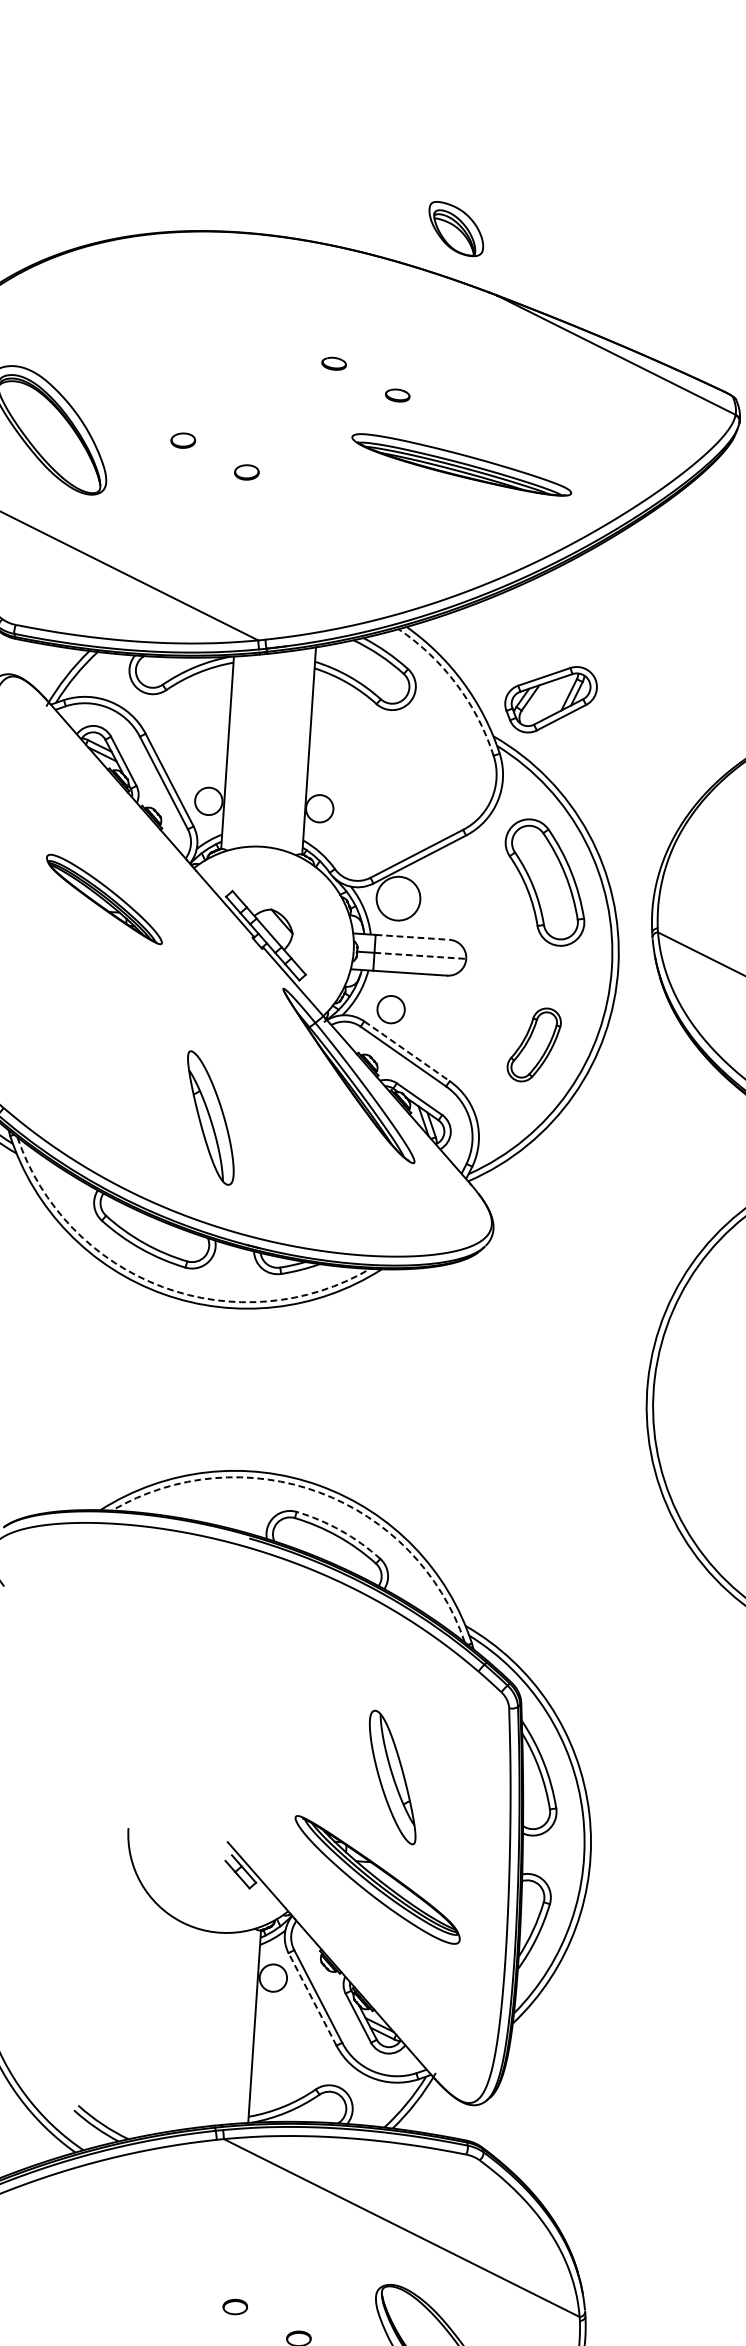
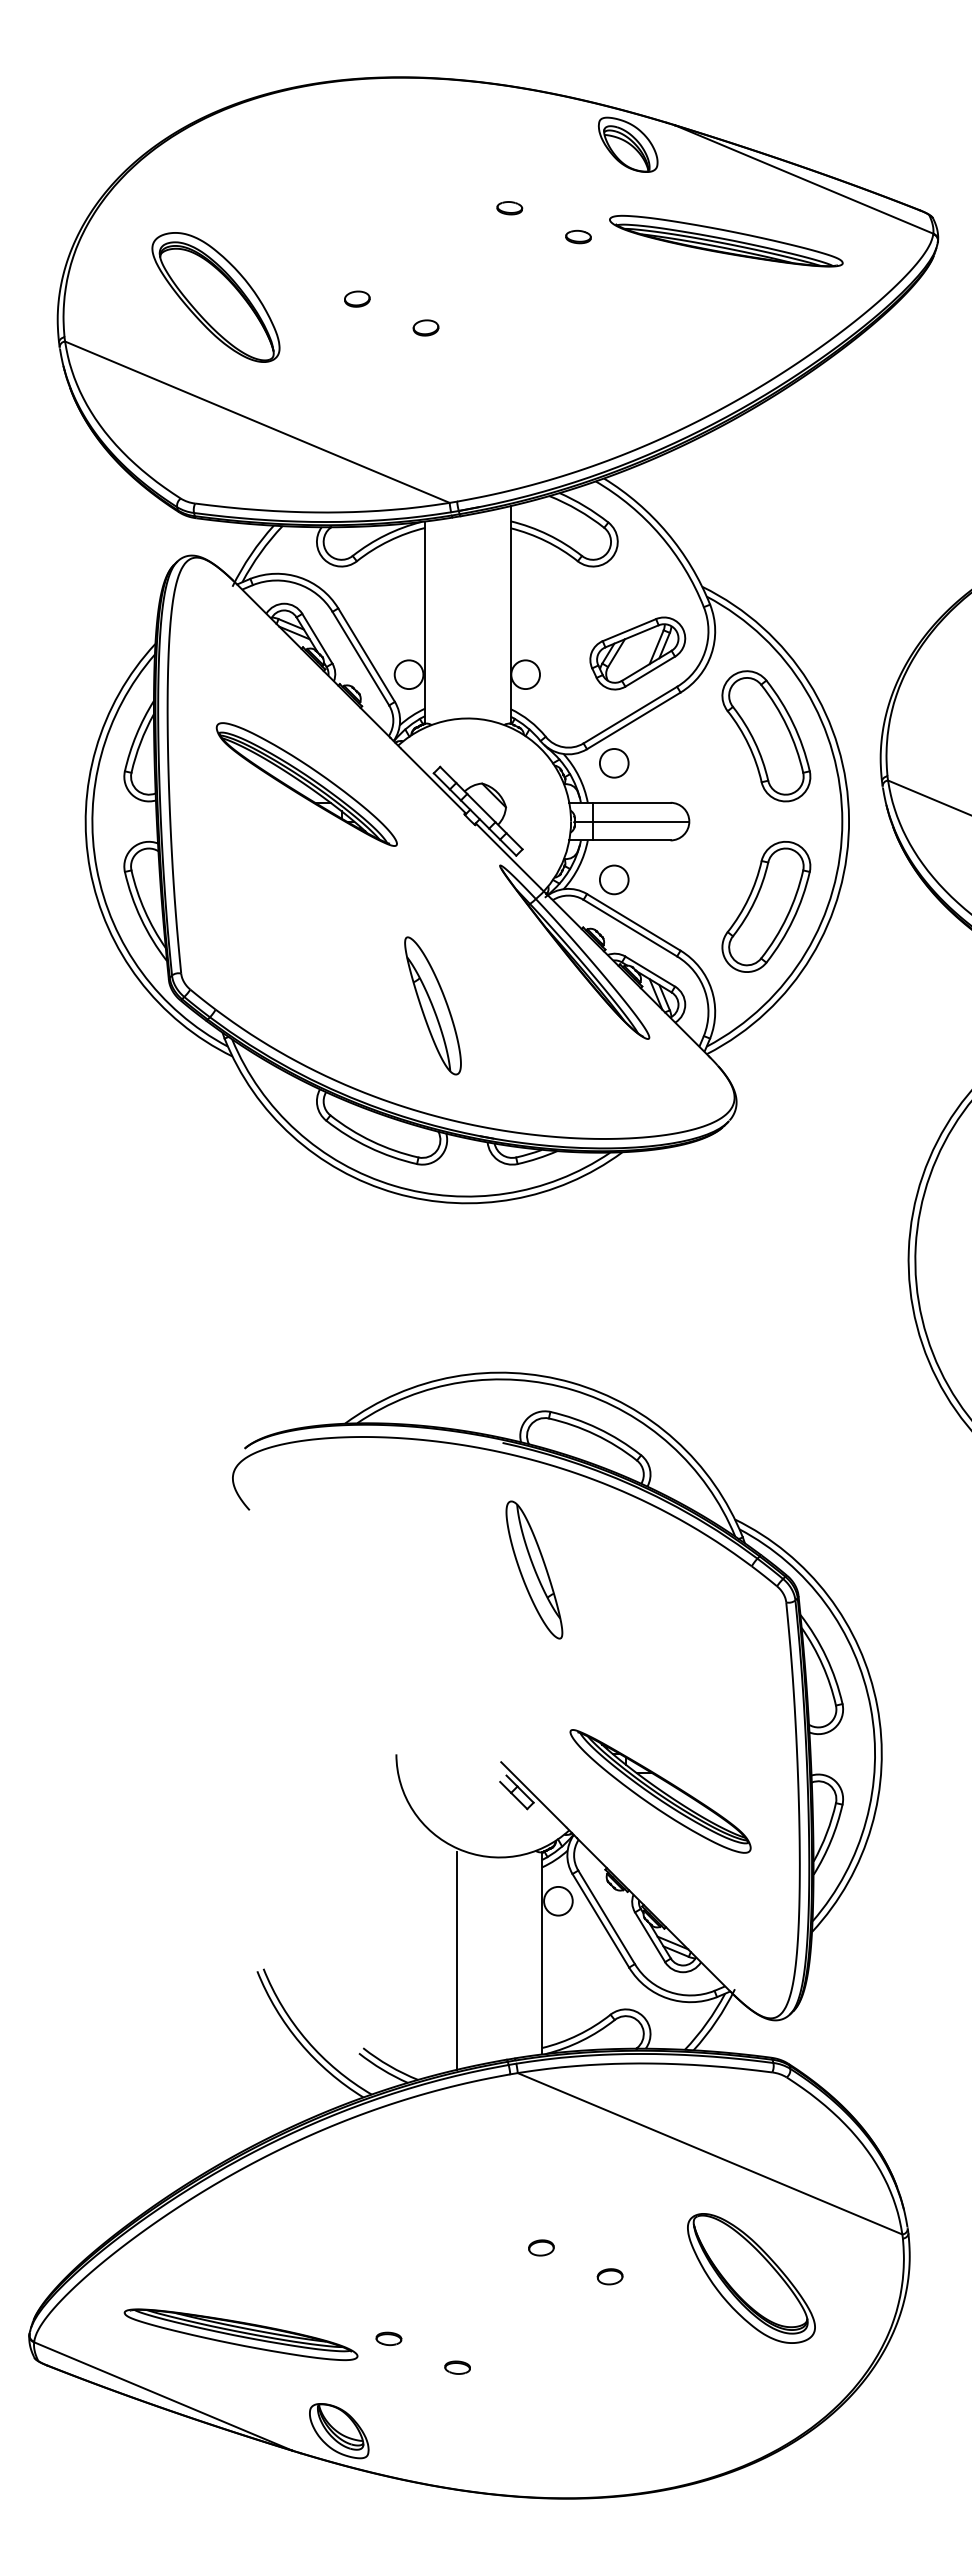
part: (456, 228) -> (628, 144), moved
part: (461, 464) -> (726, 240), moved
arc: (456, 684) -> (660, 535), dashed -> solid
part: (550, 699) -> (637, 653), moved
circle: (397, 898) -> (613, 763), size x0.62
part: (104, 899) -> (306, 784), size x1.43
line: (412, 937) -> (631, 802), dashed -> solid
line: (420, 955) -> (641, 821), dashed -> solid
part: (534, 1044) -> (766, 906), size x1.67
line: (406, 1051) -> (633, 922), dashed -> solid
arc: (162, 1286) -> (394, 1185), dashed -> solid
arc: (320, 1492) -> (573, 1390), dashed -> solid
arc: (341, 1530) -> (598, 1428), dashed -> solid
part: (392, 1776) -> (534, 1569), moved
line: (312, 1999) -> (600, 1920), dashed -> solid
line: (172, 2028) -> (456, 1960), added

